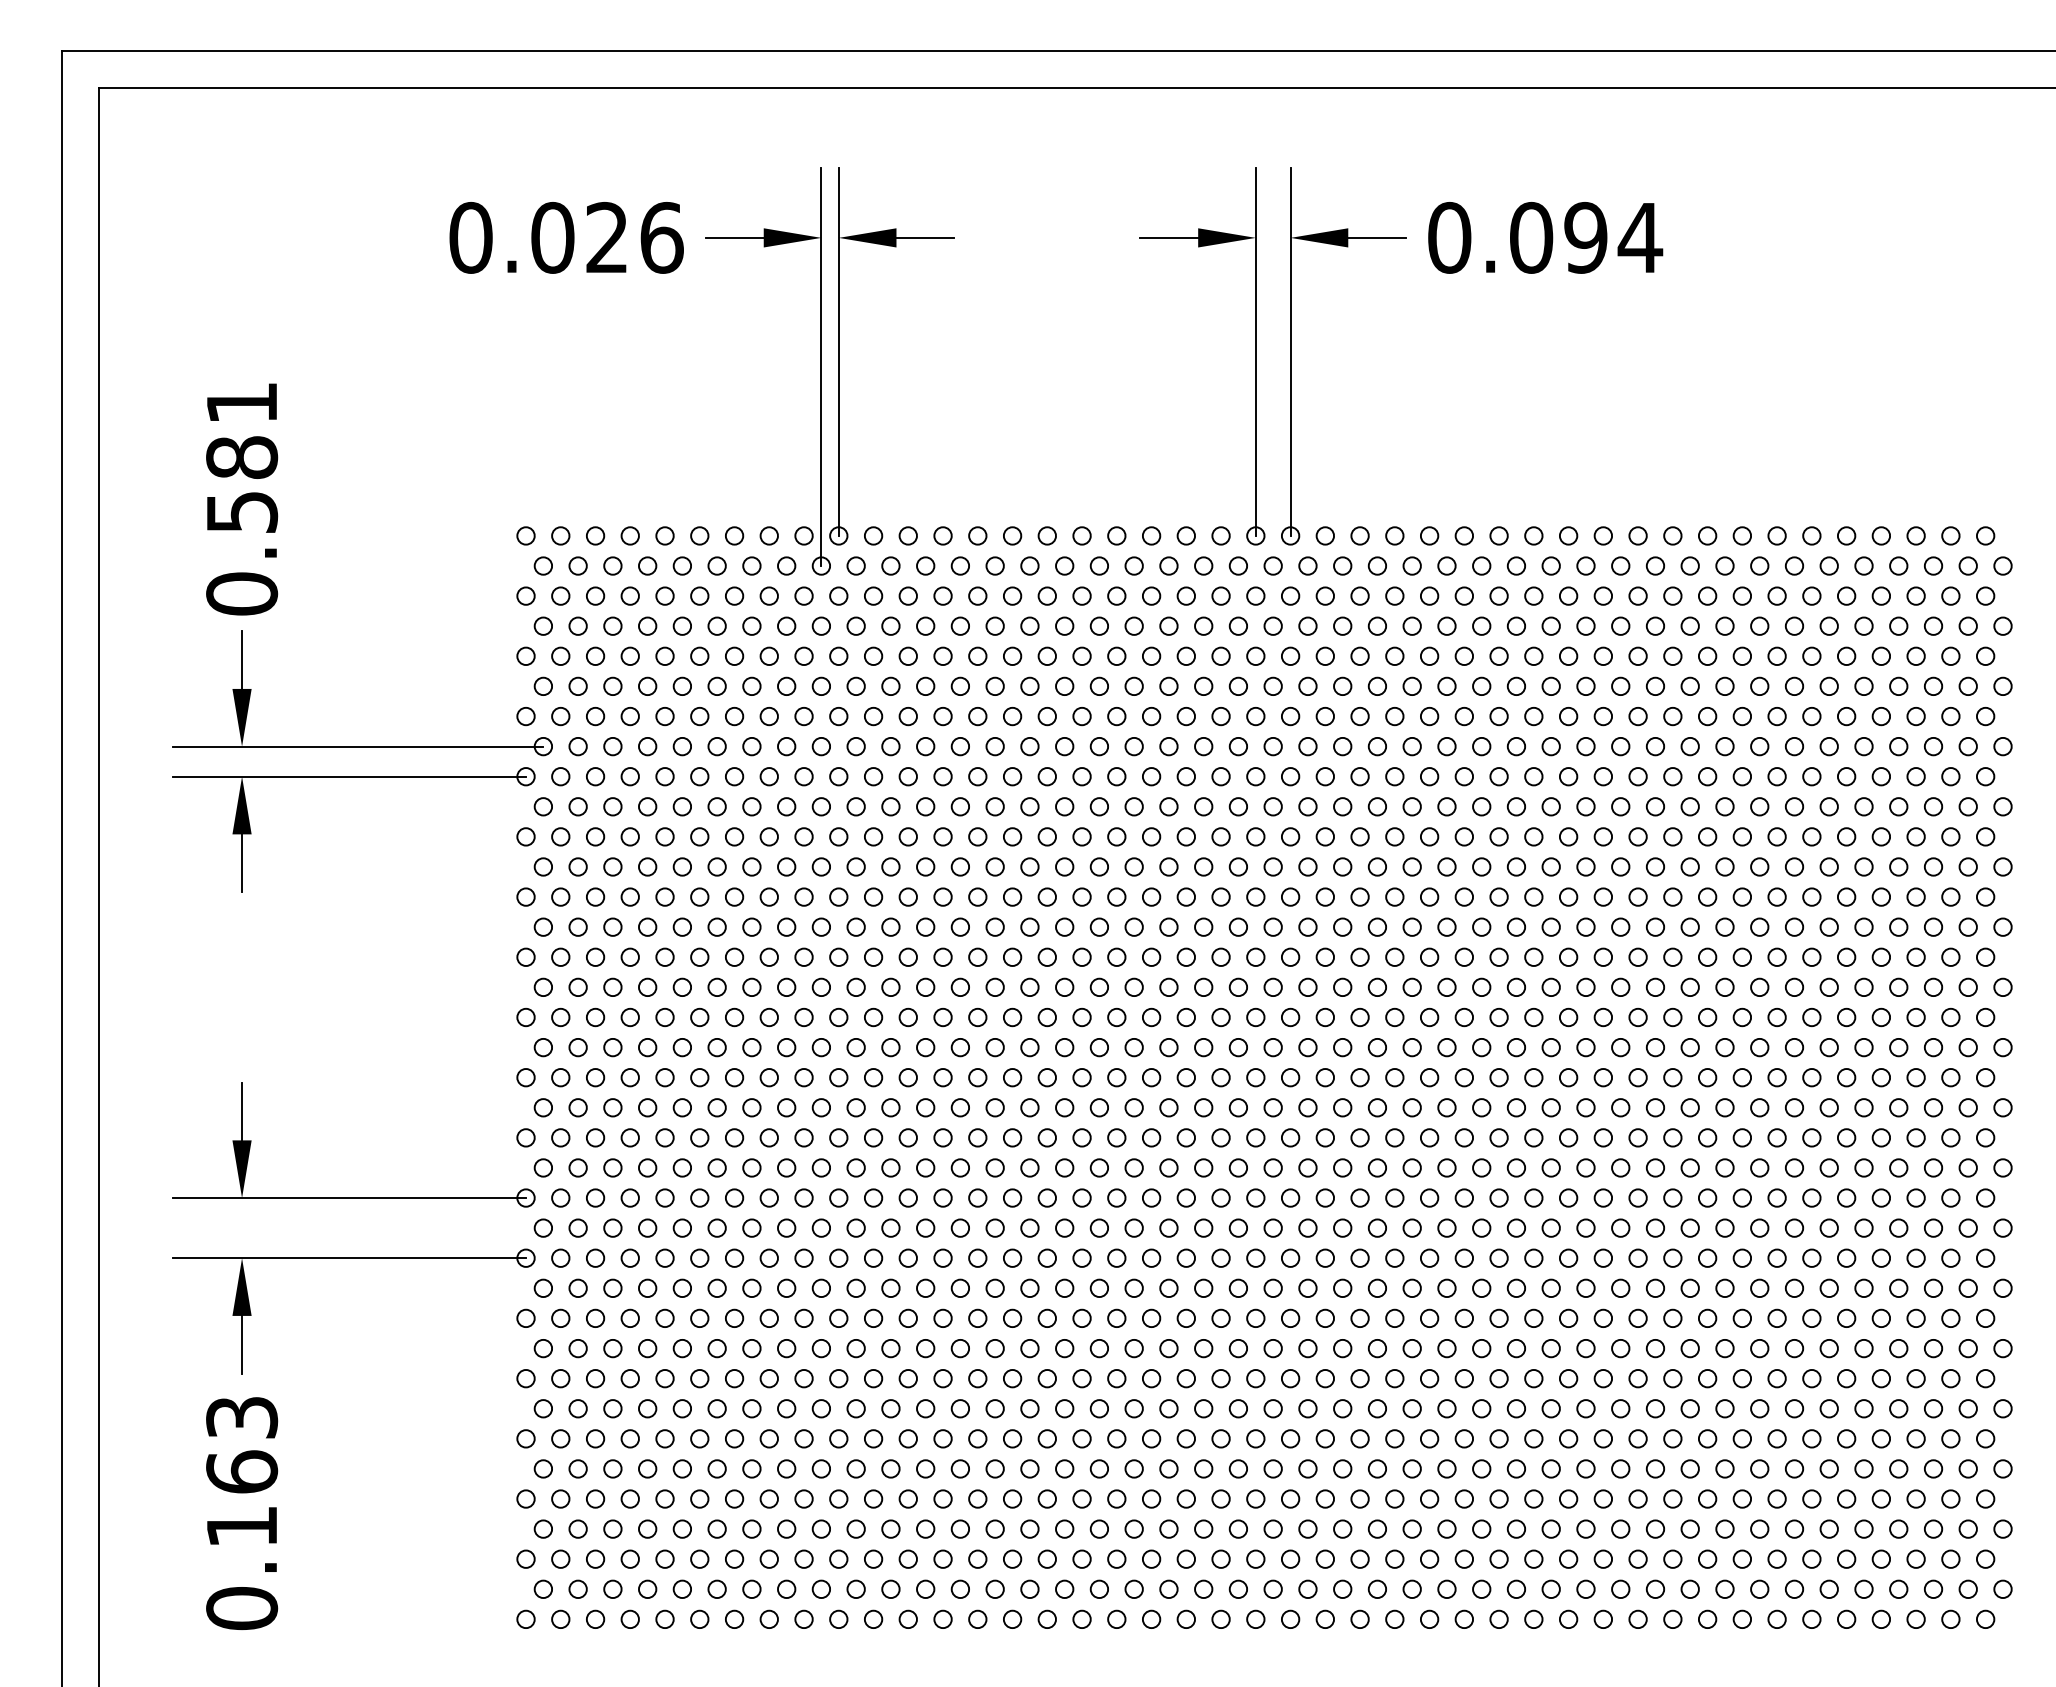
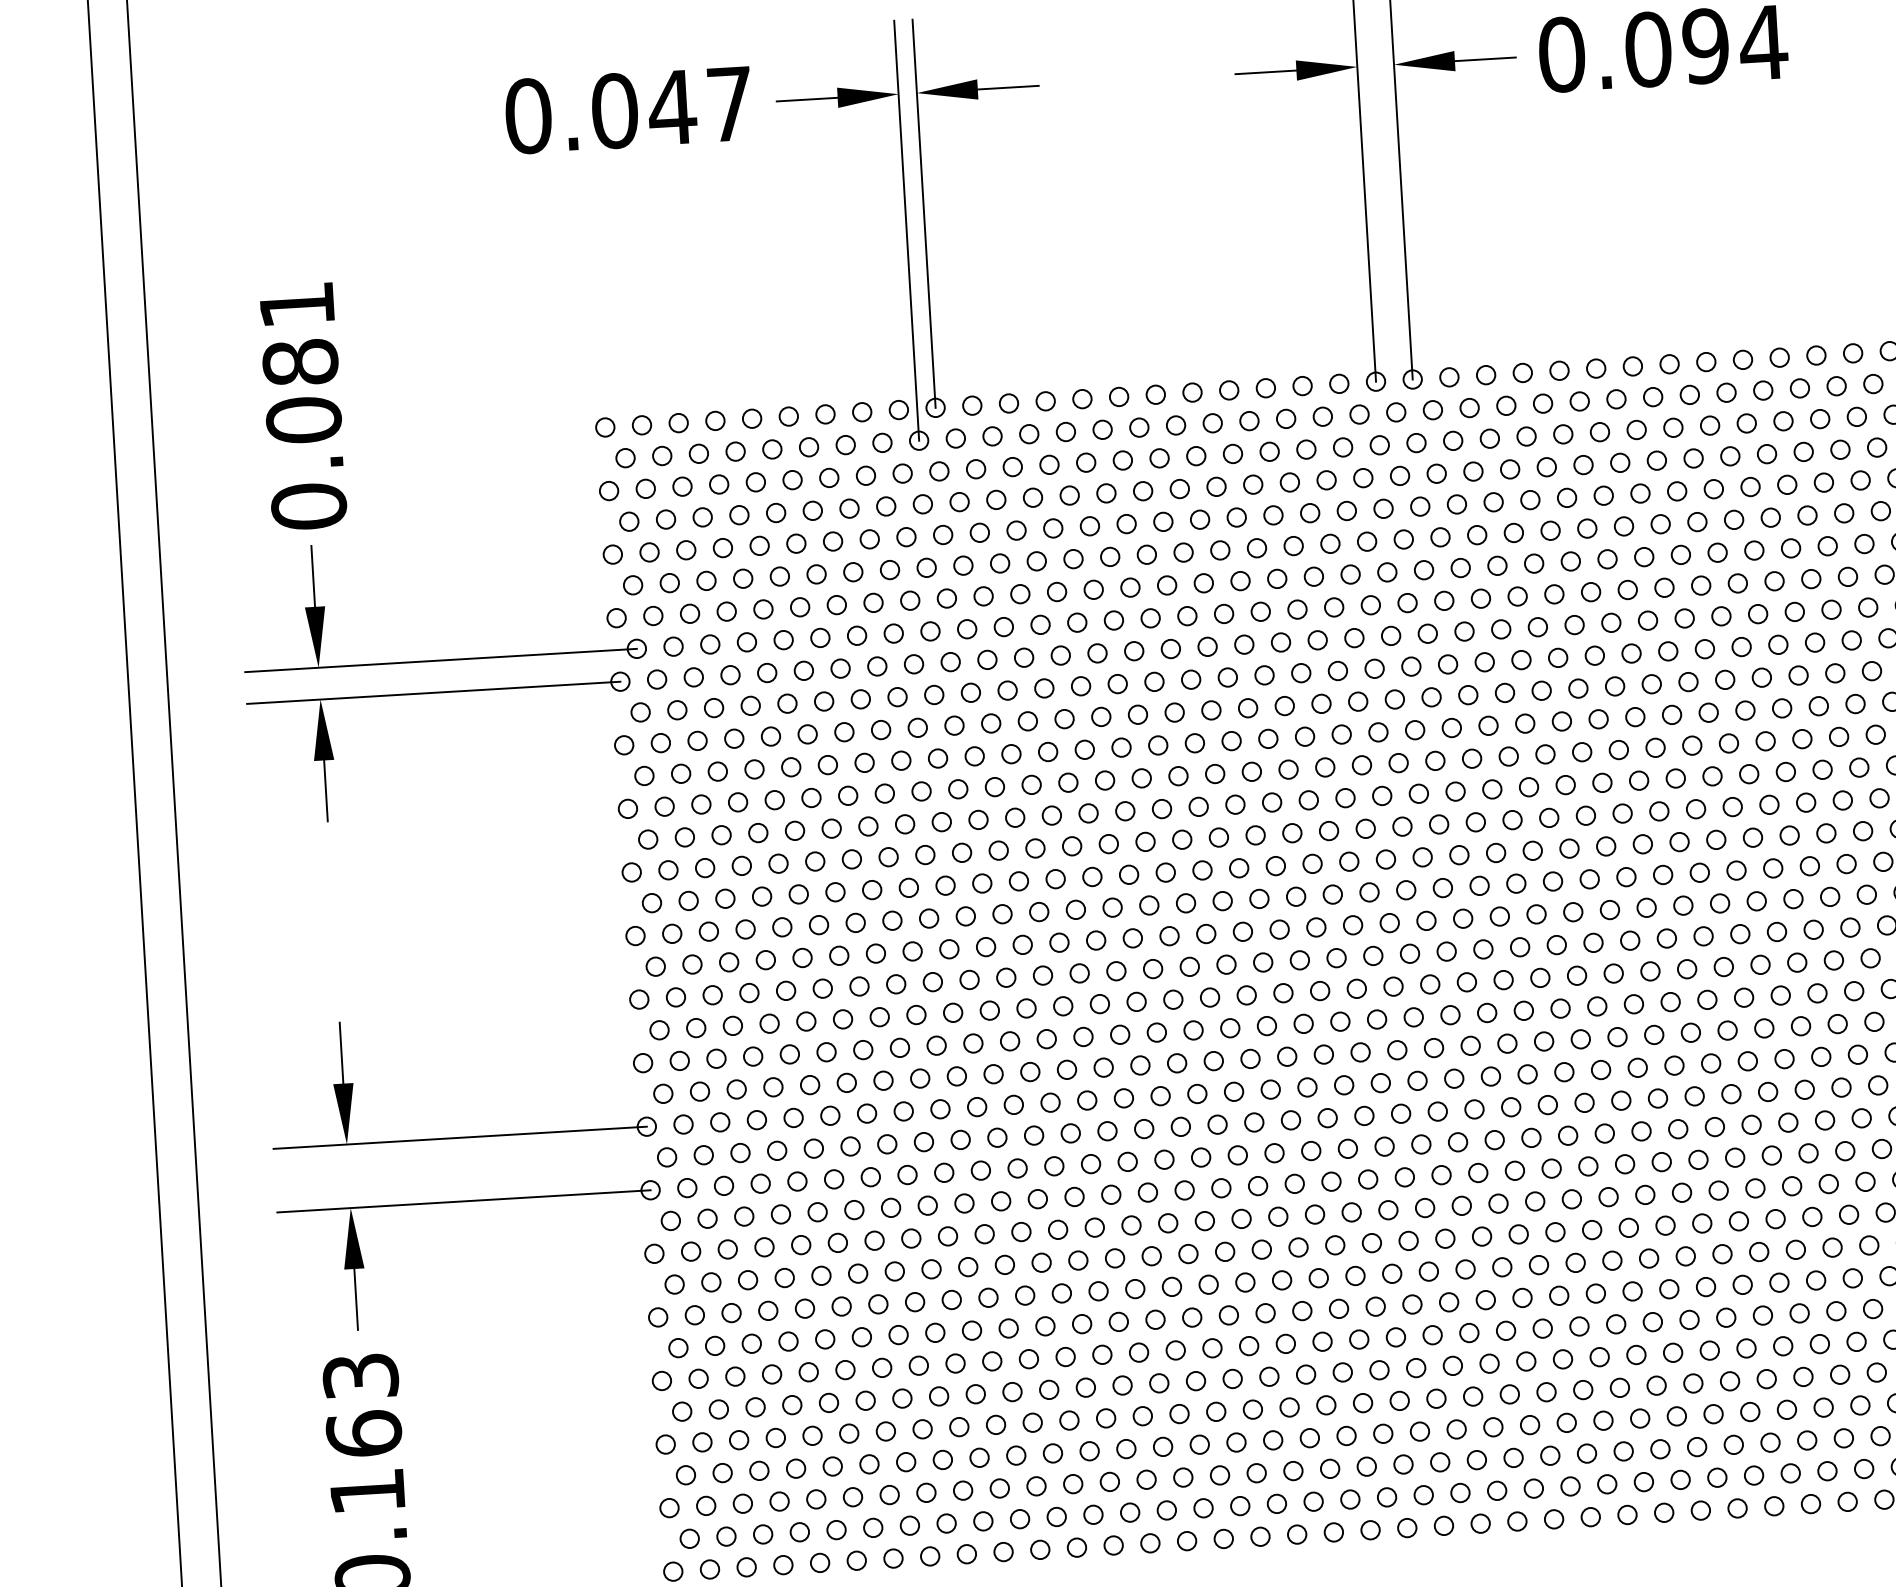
text: (633, 237) -> (700, 105), 0.026 -> 0.047
text: (242, 511) -> (304, 419), 0.581 -> 0.081

